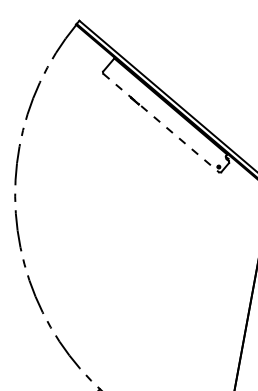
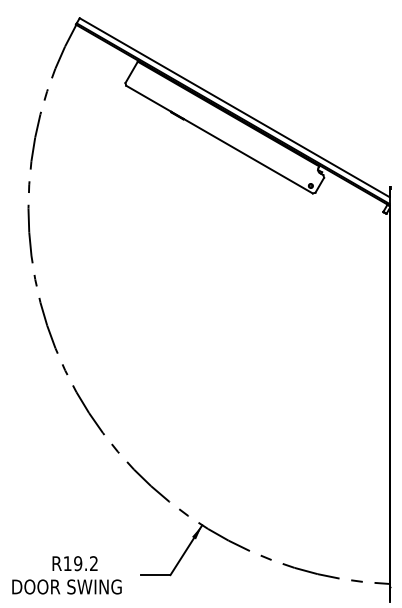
line: (161, 123) -> (219, 139), dashed -> solid

